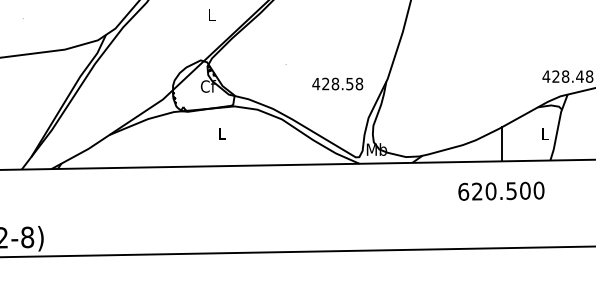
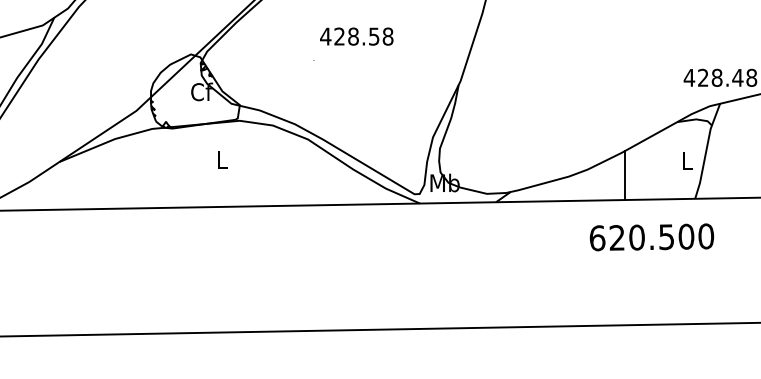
text: (337, 83) -> (356, 35), moved
text: (501, 190) -> (652, 236), moved

